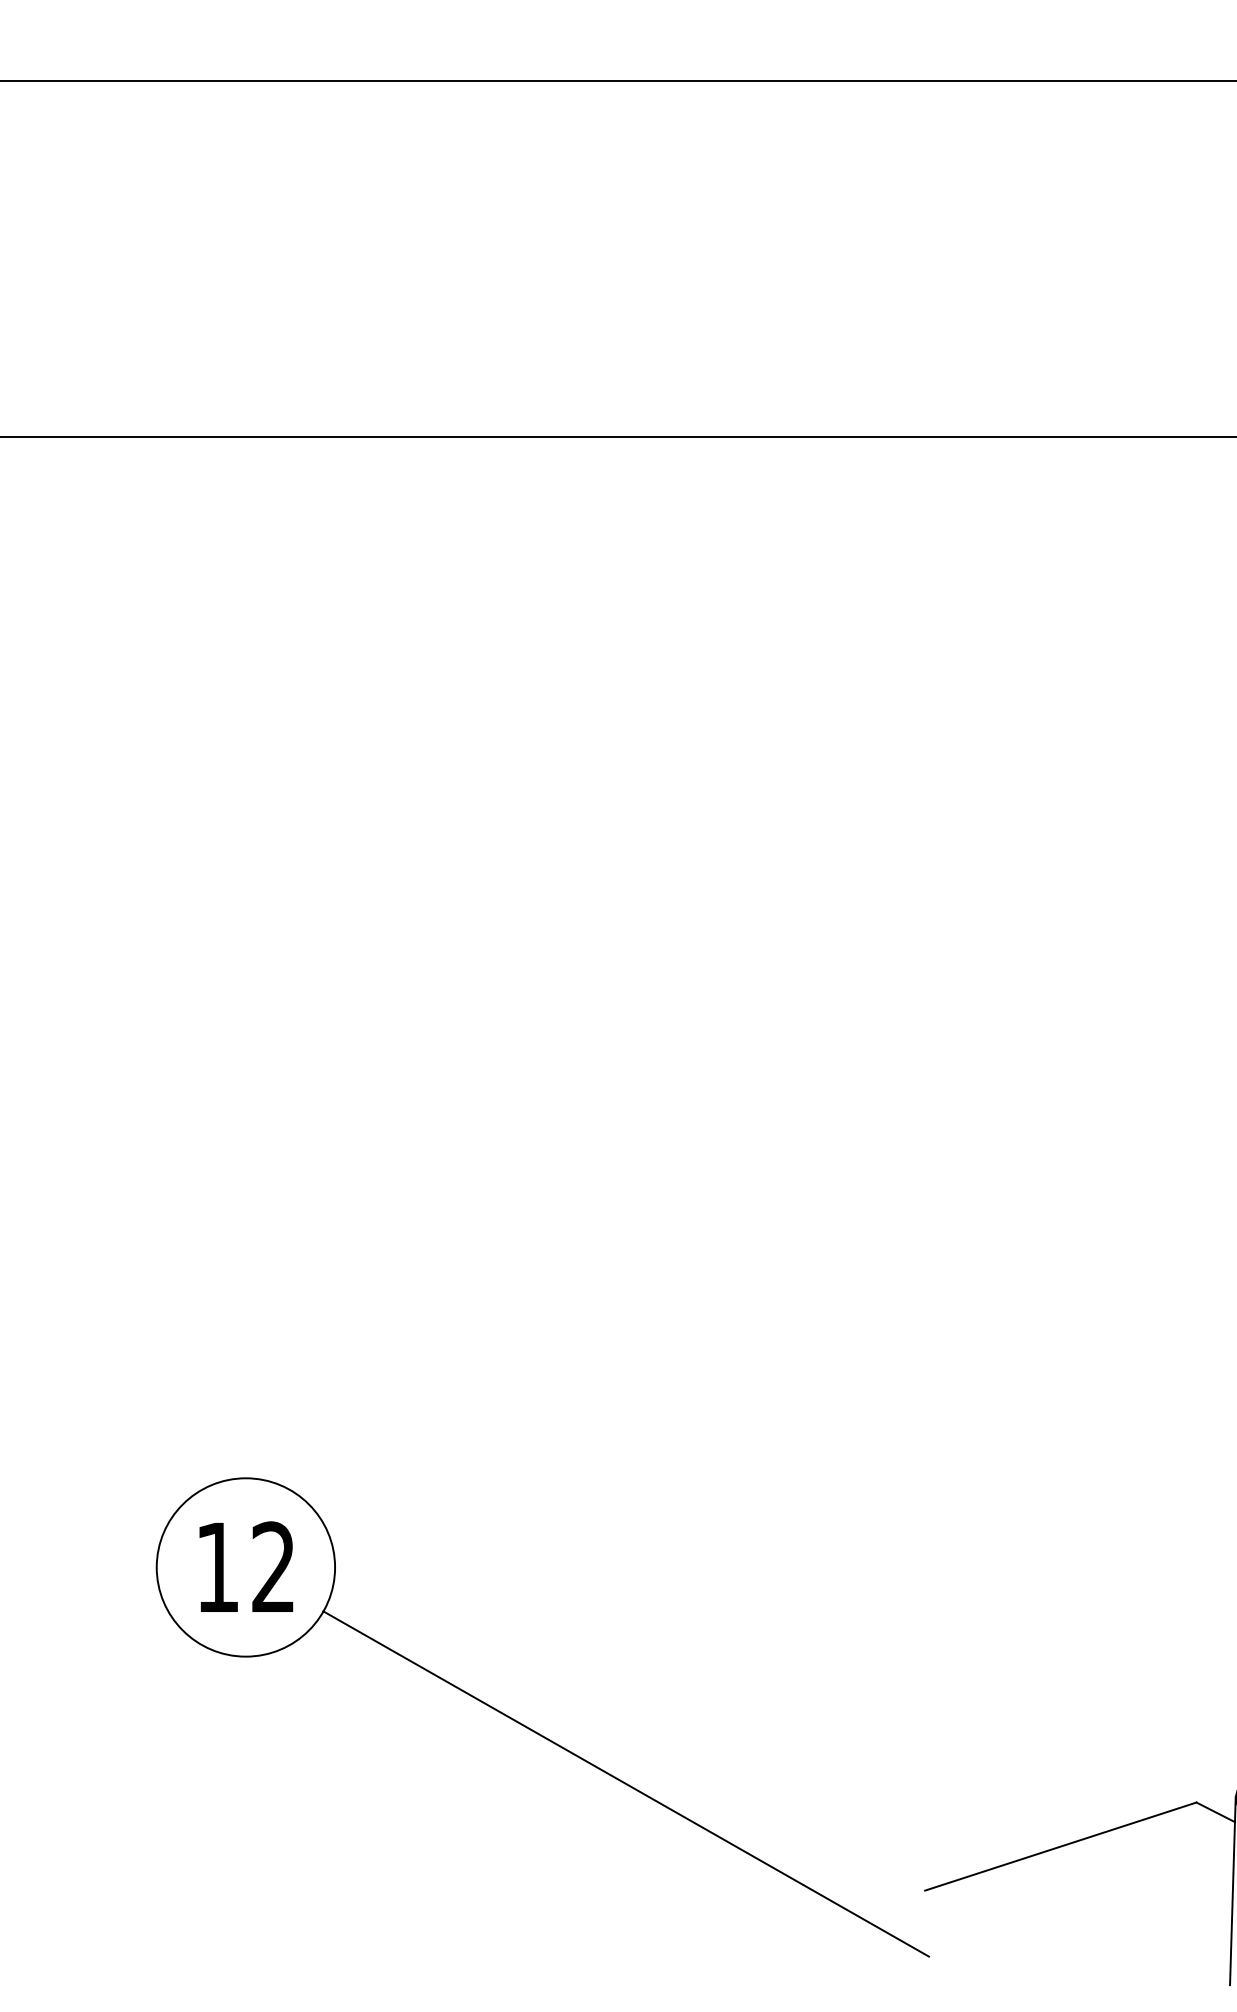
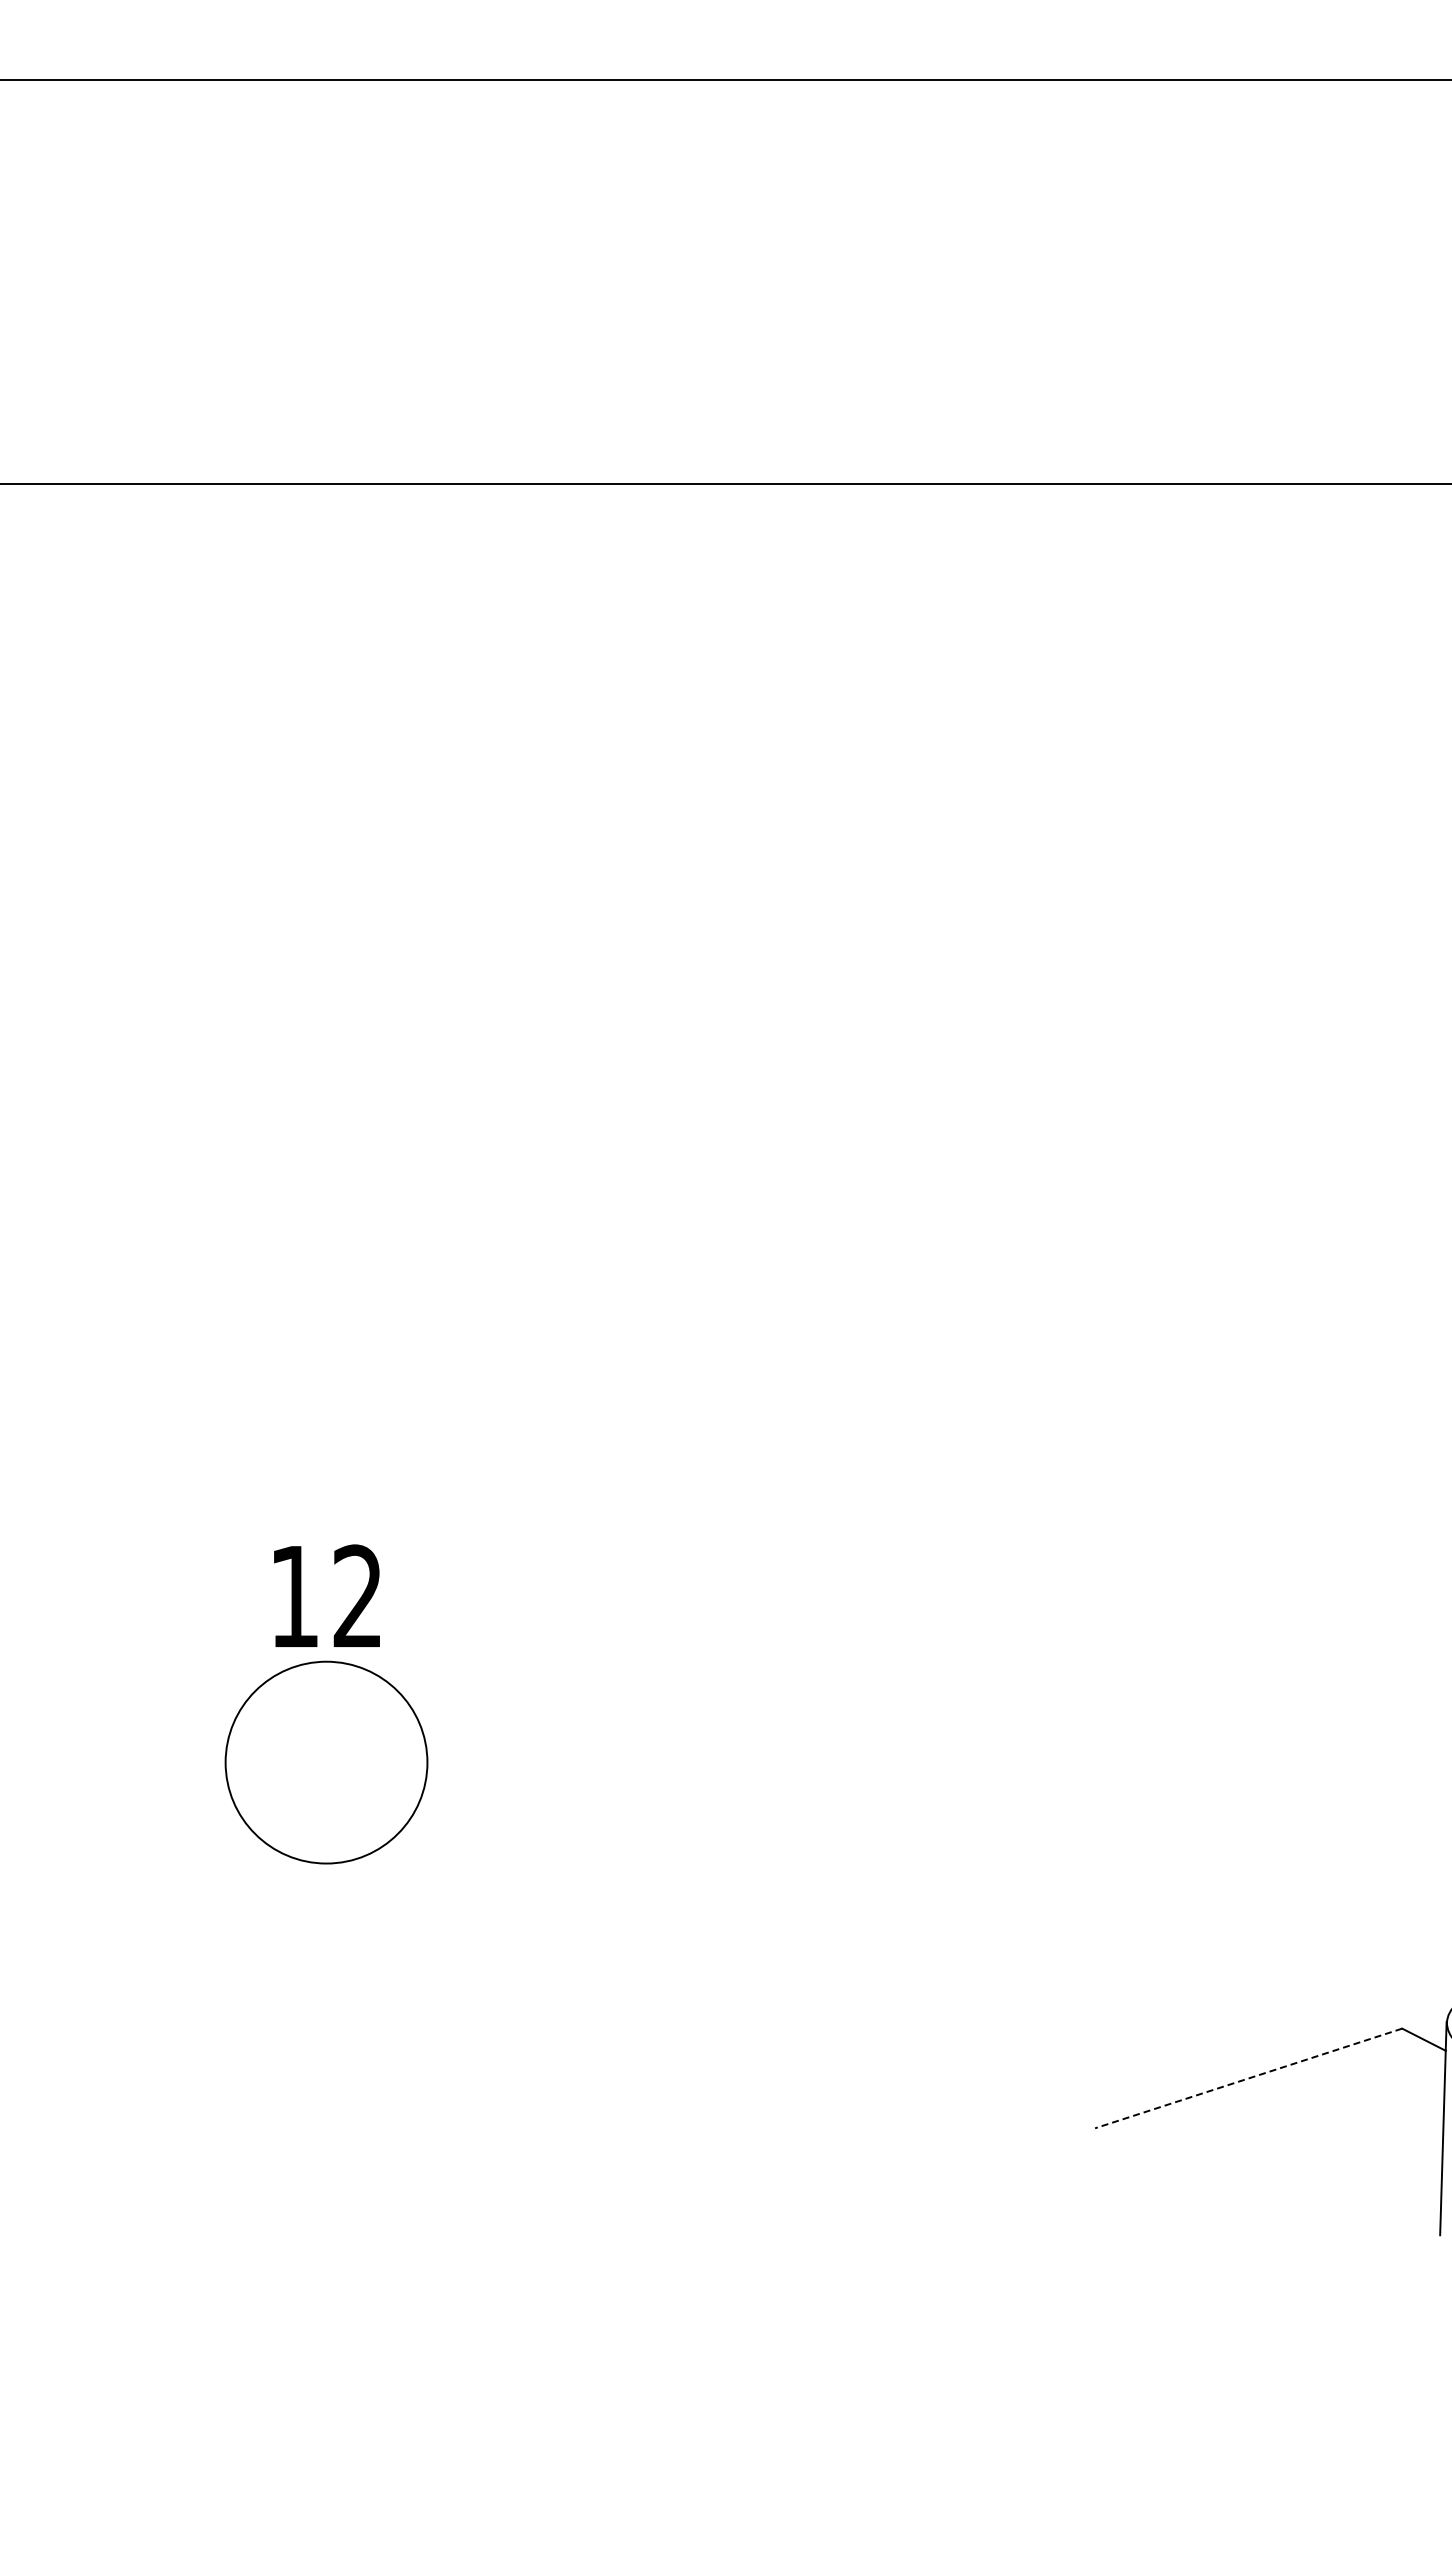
text: (245, 1566) -> (326, 1595), moved
line: (625, 1783) -> (756, 2007), removed
line: (1060, 1846) -> (1248, 2078), solid -> dashed

